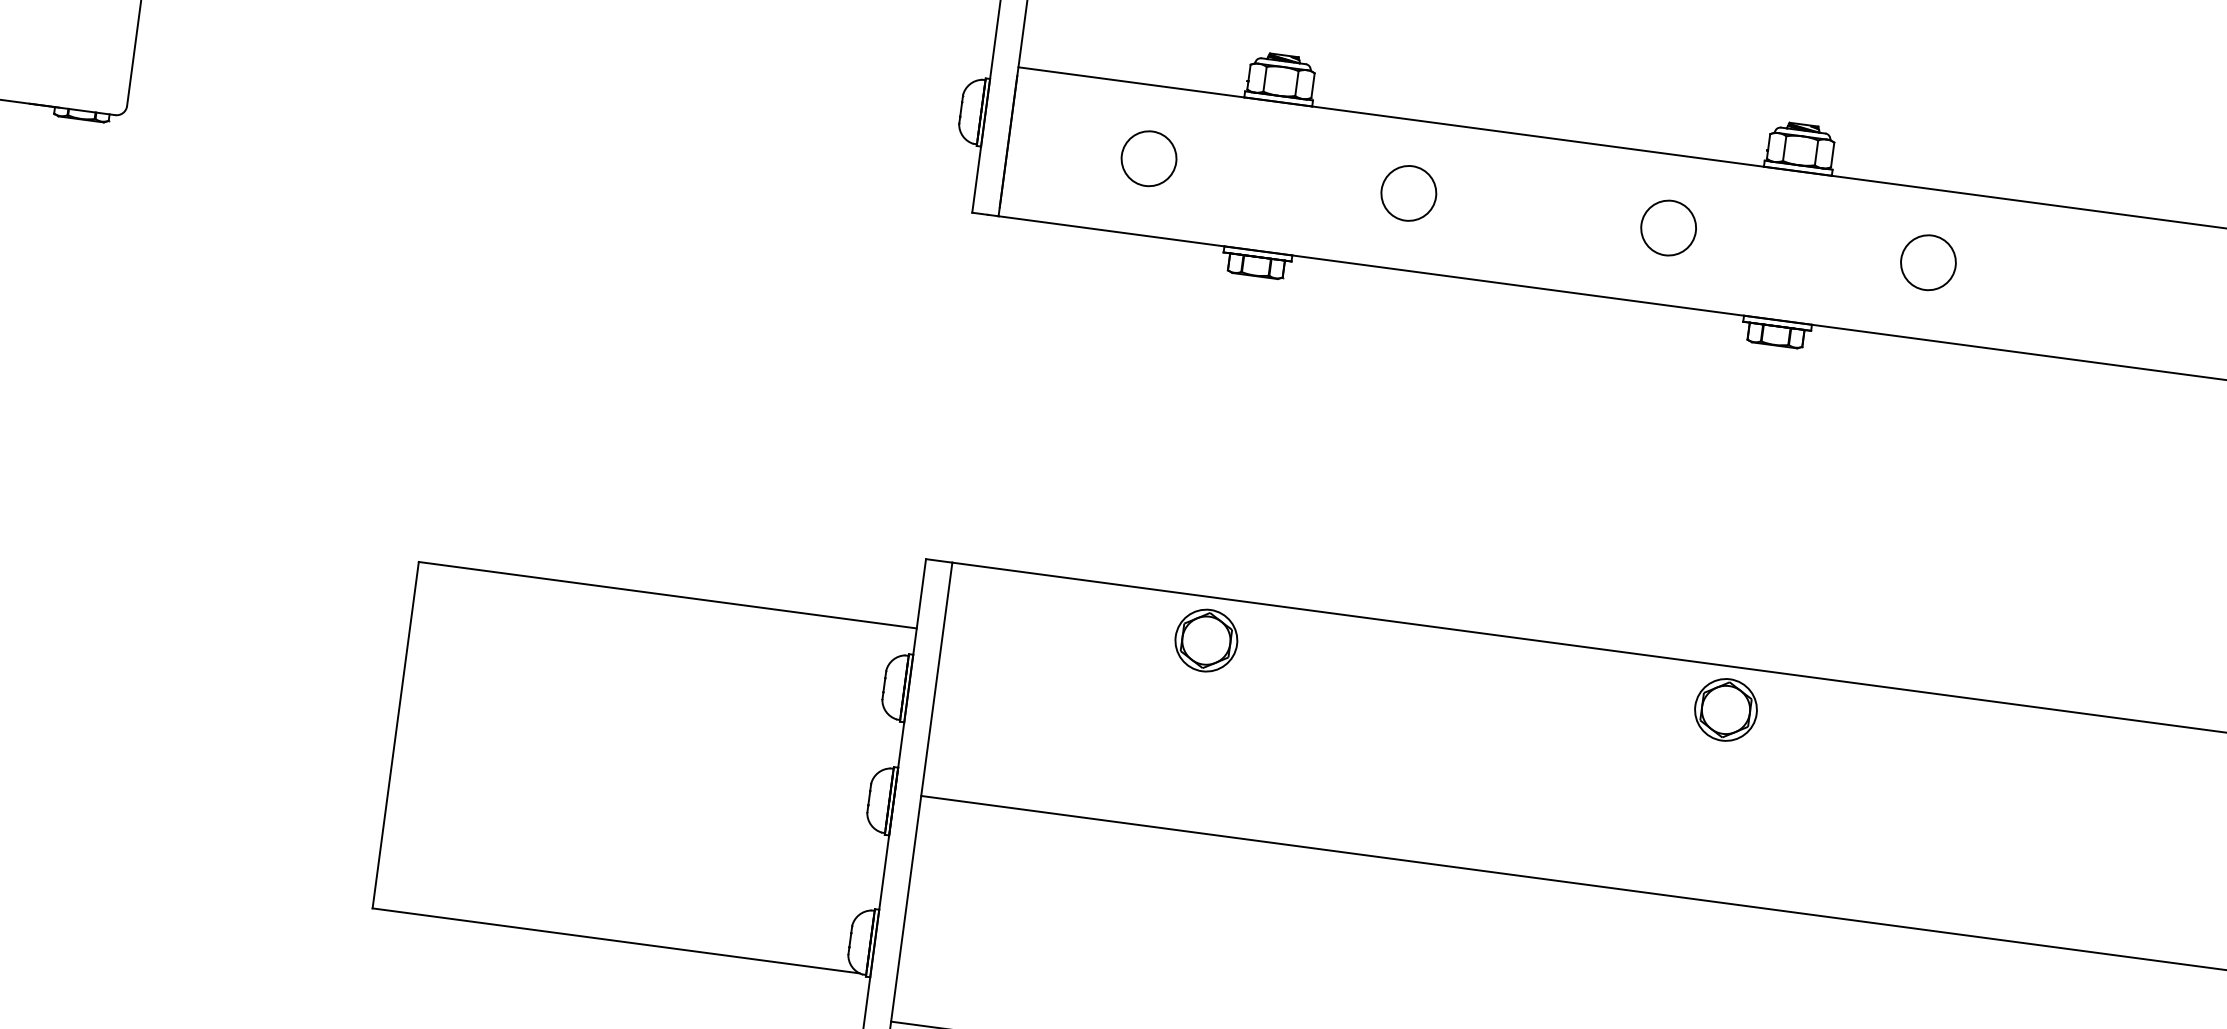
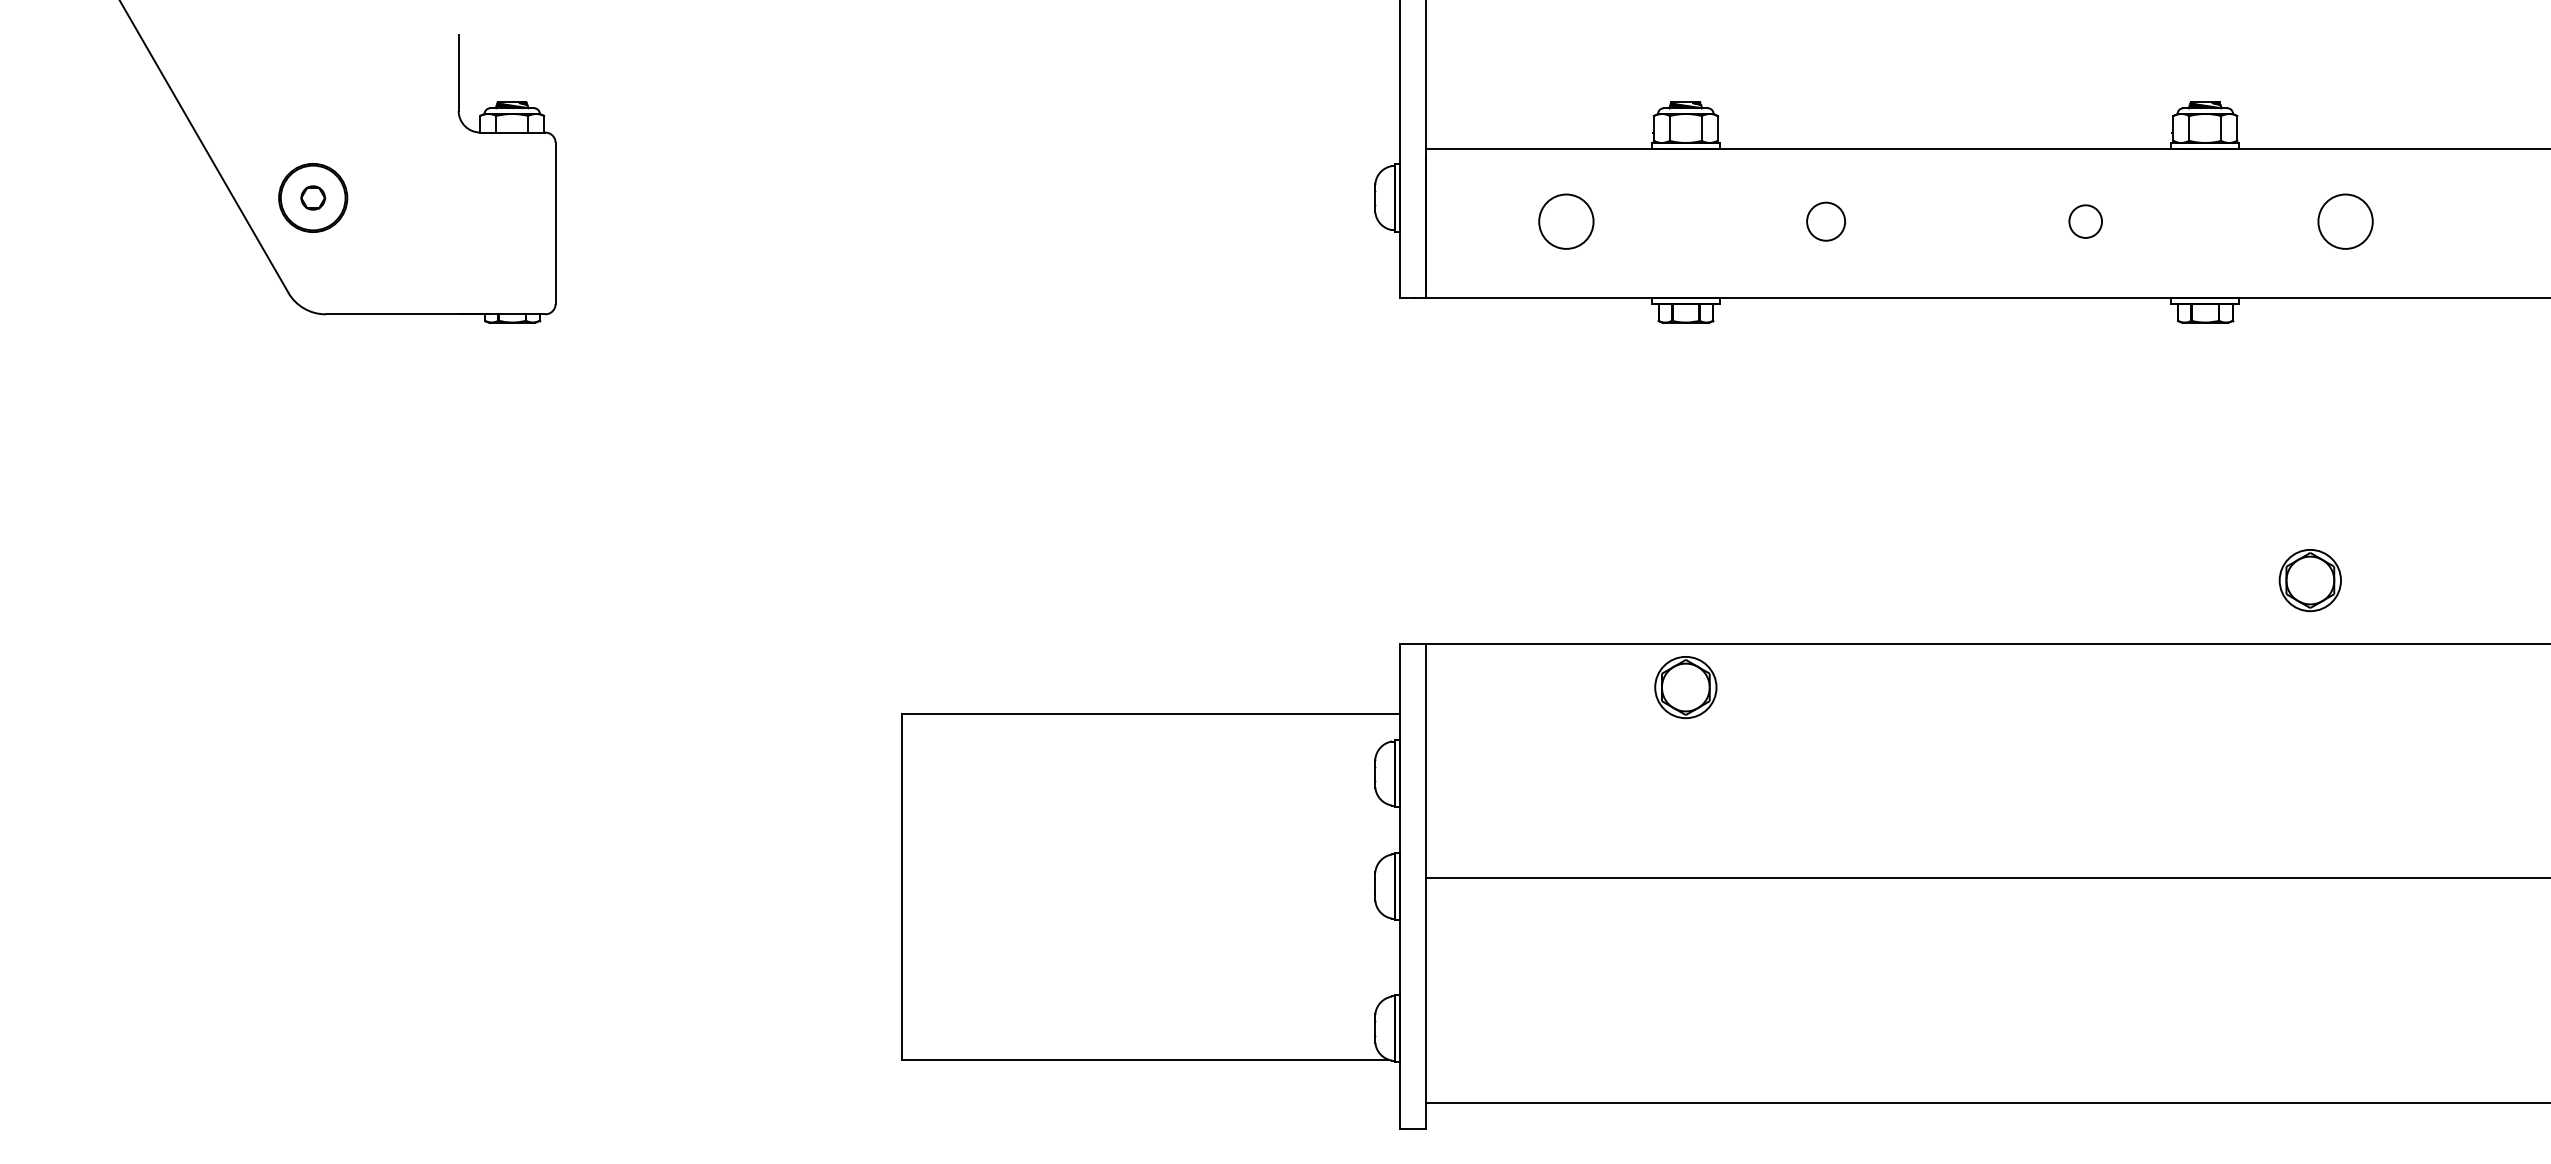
circle: (1408, 193) -> (1825, 221), size x0.7
circle: (1668, 227) -> (2085, 221), size x0.6
part: (1725, 709) -> (2309, 580), moved

